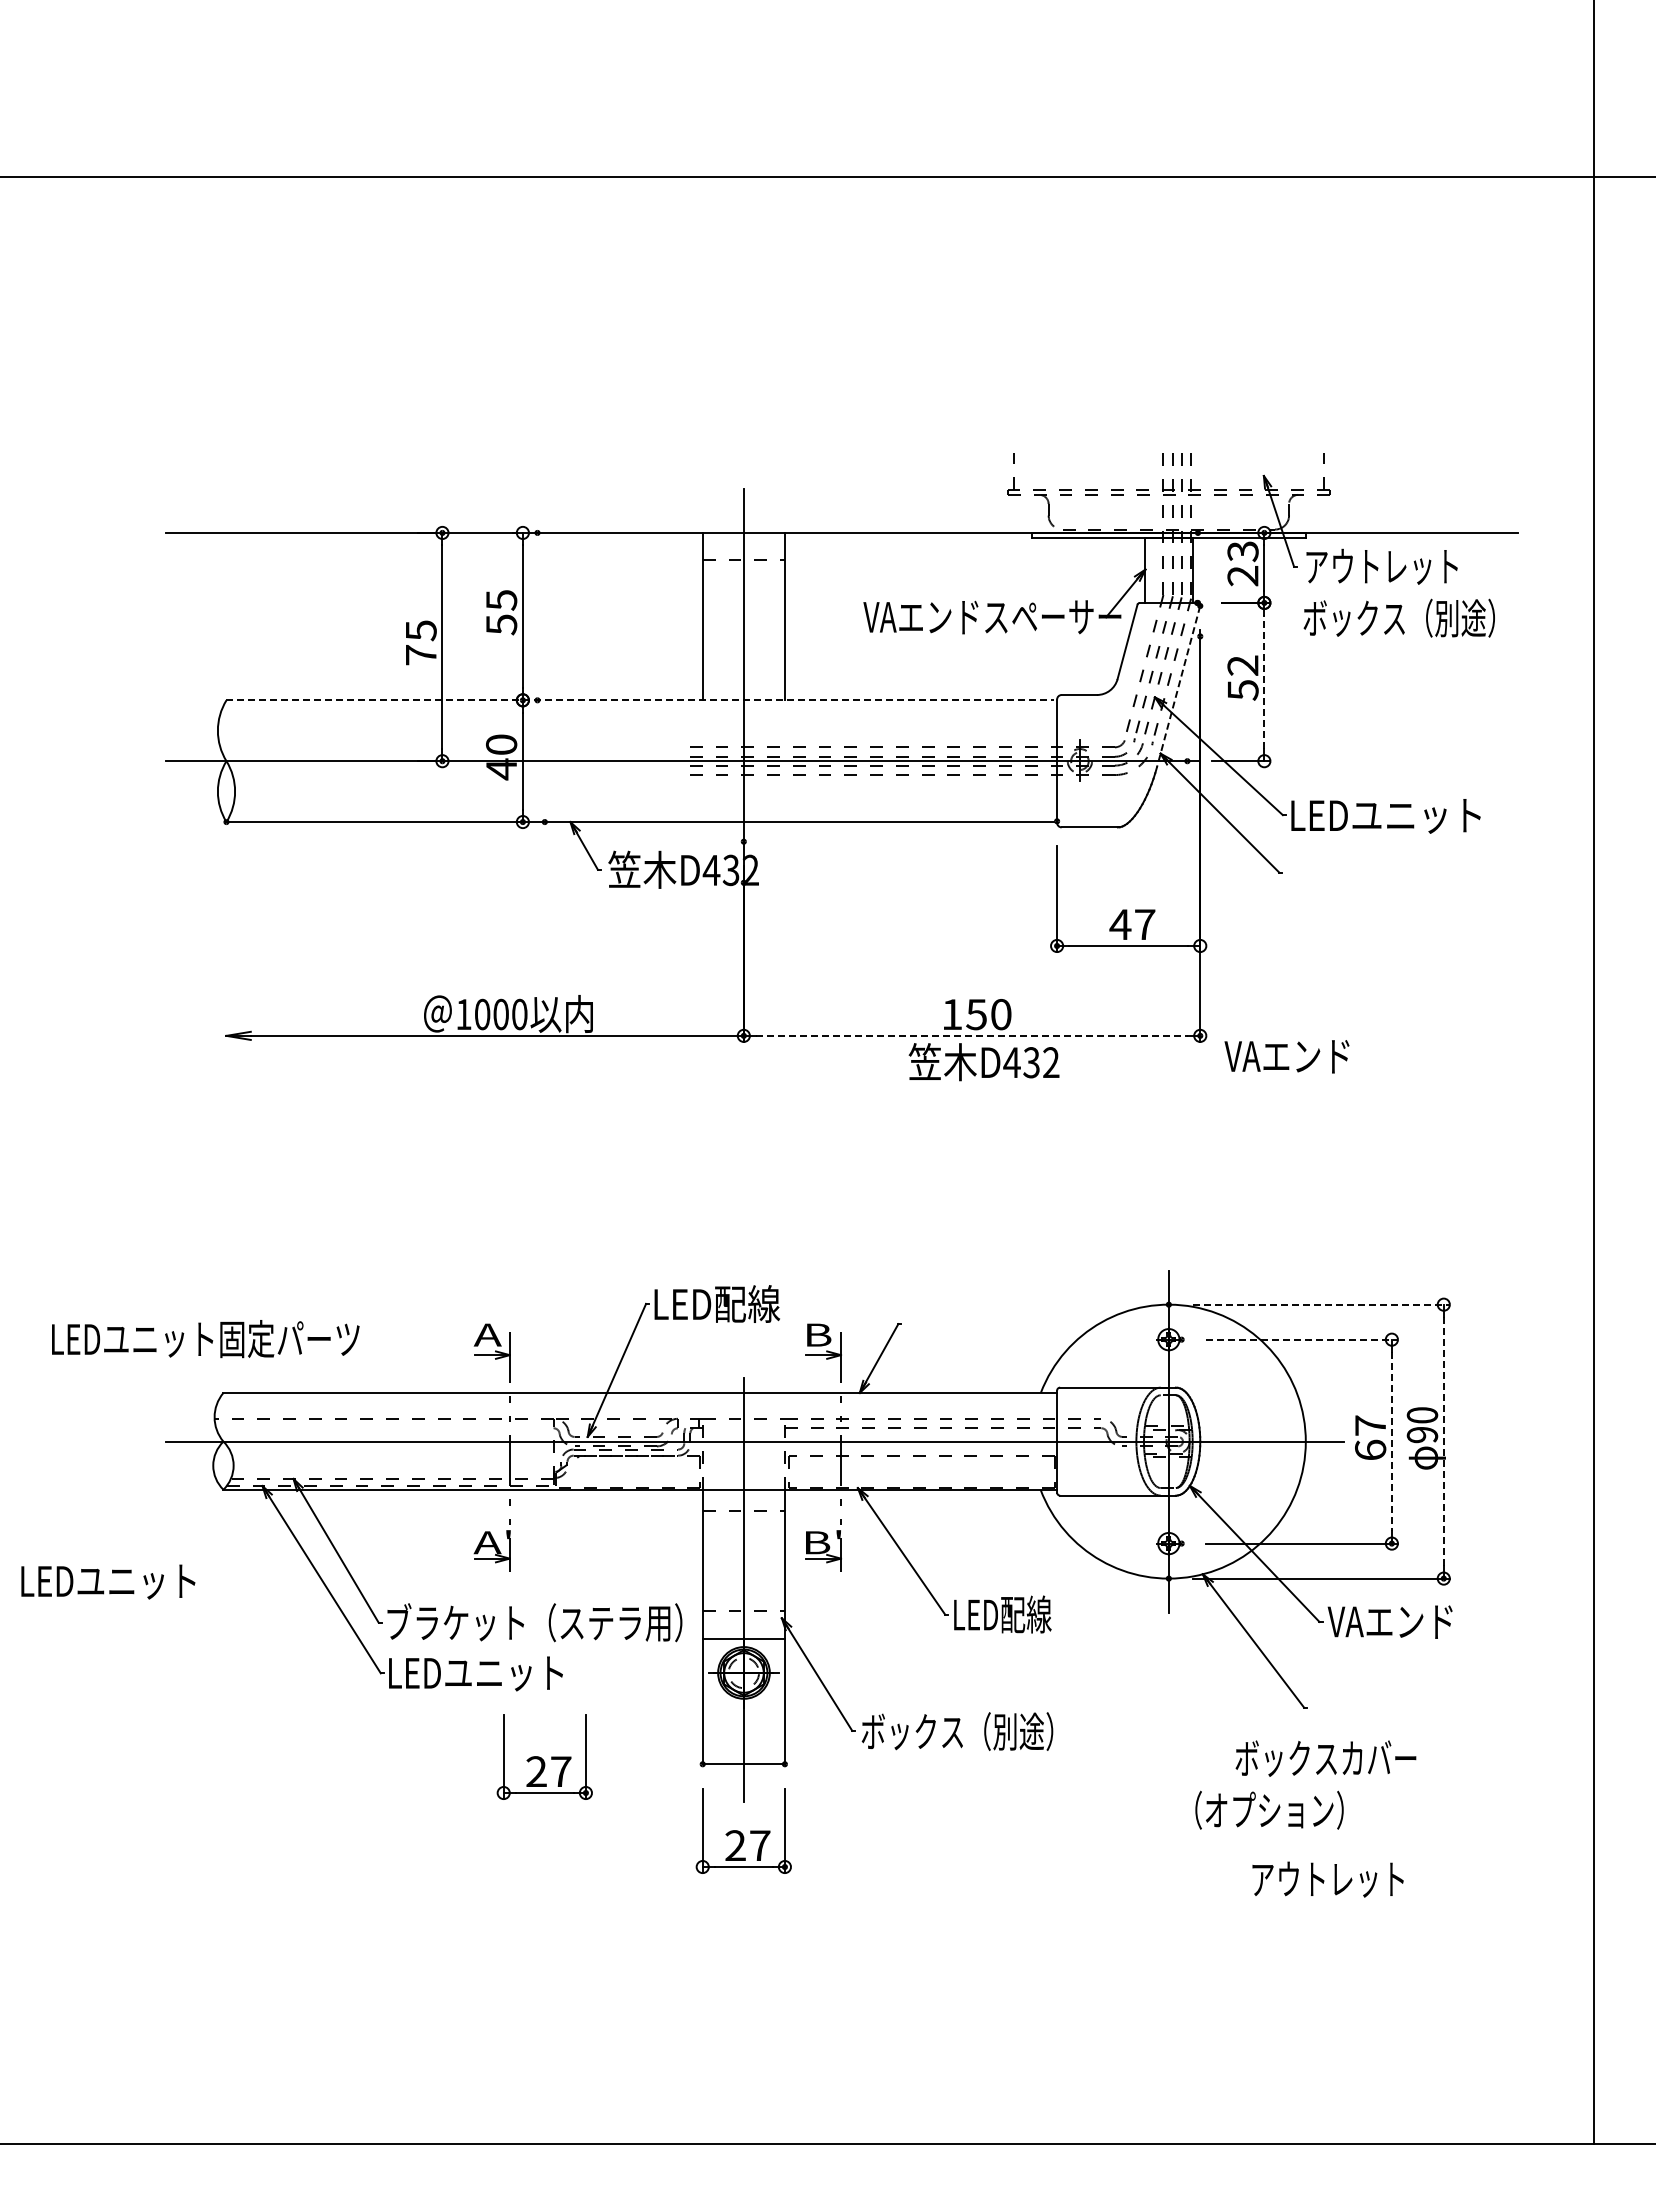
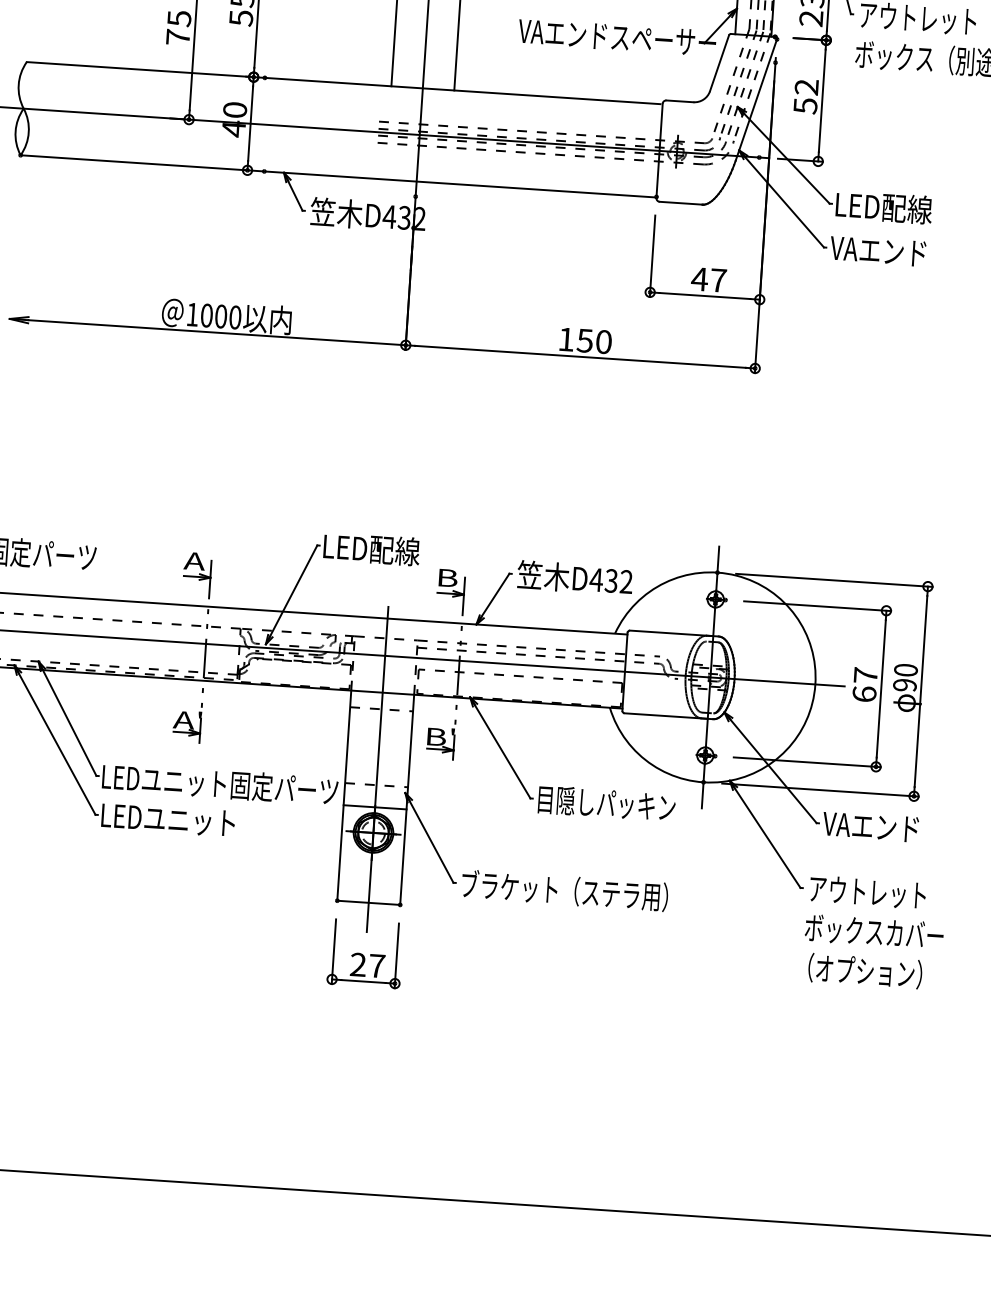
line: (1264, 682) -> (822, 101), dashed -> solid
line: (1178, 686) -> (756, 99), dashed -> solid
line: (640, 700) -> (343, 83), dashed -> solid
text: (1415, 815) -> (931, 210), LEDユニット -> LED配線
line: (972, 1035) -> (580, 356), dashed -> solid
text: (1286, 1056) -> (877, 250), moved
text: (983, 1062) -> (574, 578), moved
line: (1322, 1304) -> (835, 580), dashed -> solid
line: (1301, 1339) -> (817, 606), dashed -> solid
line: (1391, 1441) -> (880, 688), dashed -> solid
line: (1443, 1441) -> (920, 691), dashed -> solid
text: (1044, 1614) -> (606, 803), LED配線 -> 目隠しパッキン
text: (540, 1622) -> (220, 783), ブラケット（ステラ用） -> LEDユニット固定パーツ
text: (996, 1731) -> (563, 890), ボックス（別途） -> ブラケット（ステラ用）
part: (544, 1756) -> (216, 886), removed
text: (1325, 1758) -> (874, 931), moved
text: (1269, 1809) -> (865, 970), moved
text: (1327, 1879) -> (867, 892), moved

